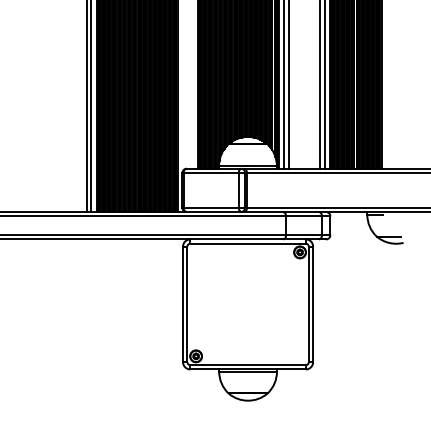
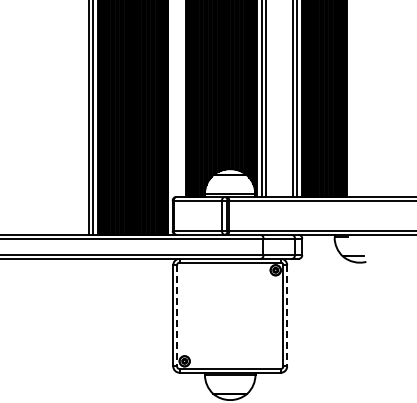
line: (187, 304) -> (177, 315), solid -> dashed
line: (313, 304) -> (287, 315), solid -> dashed

